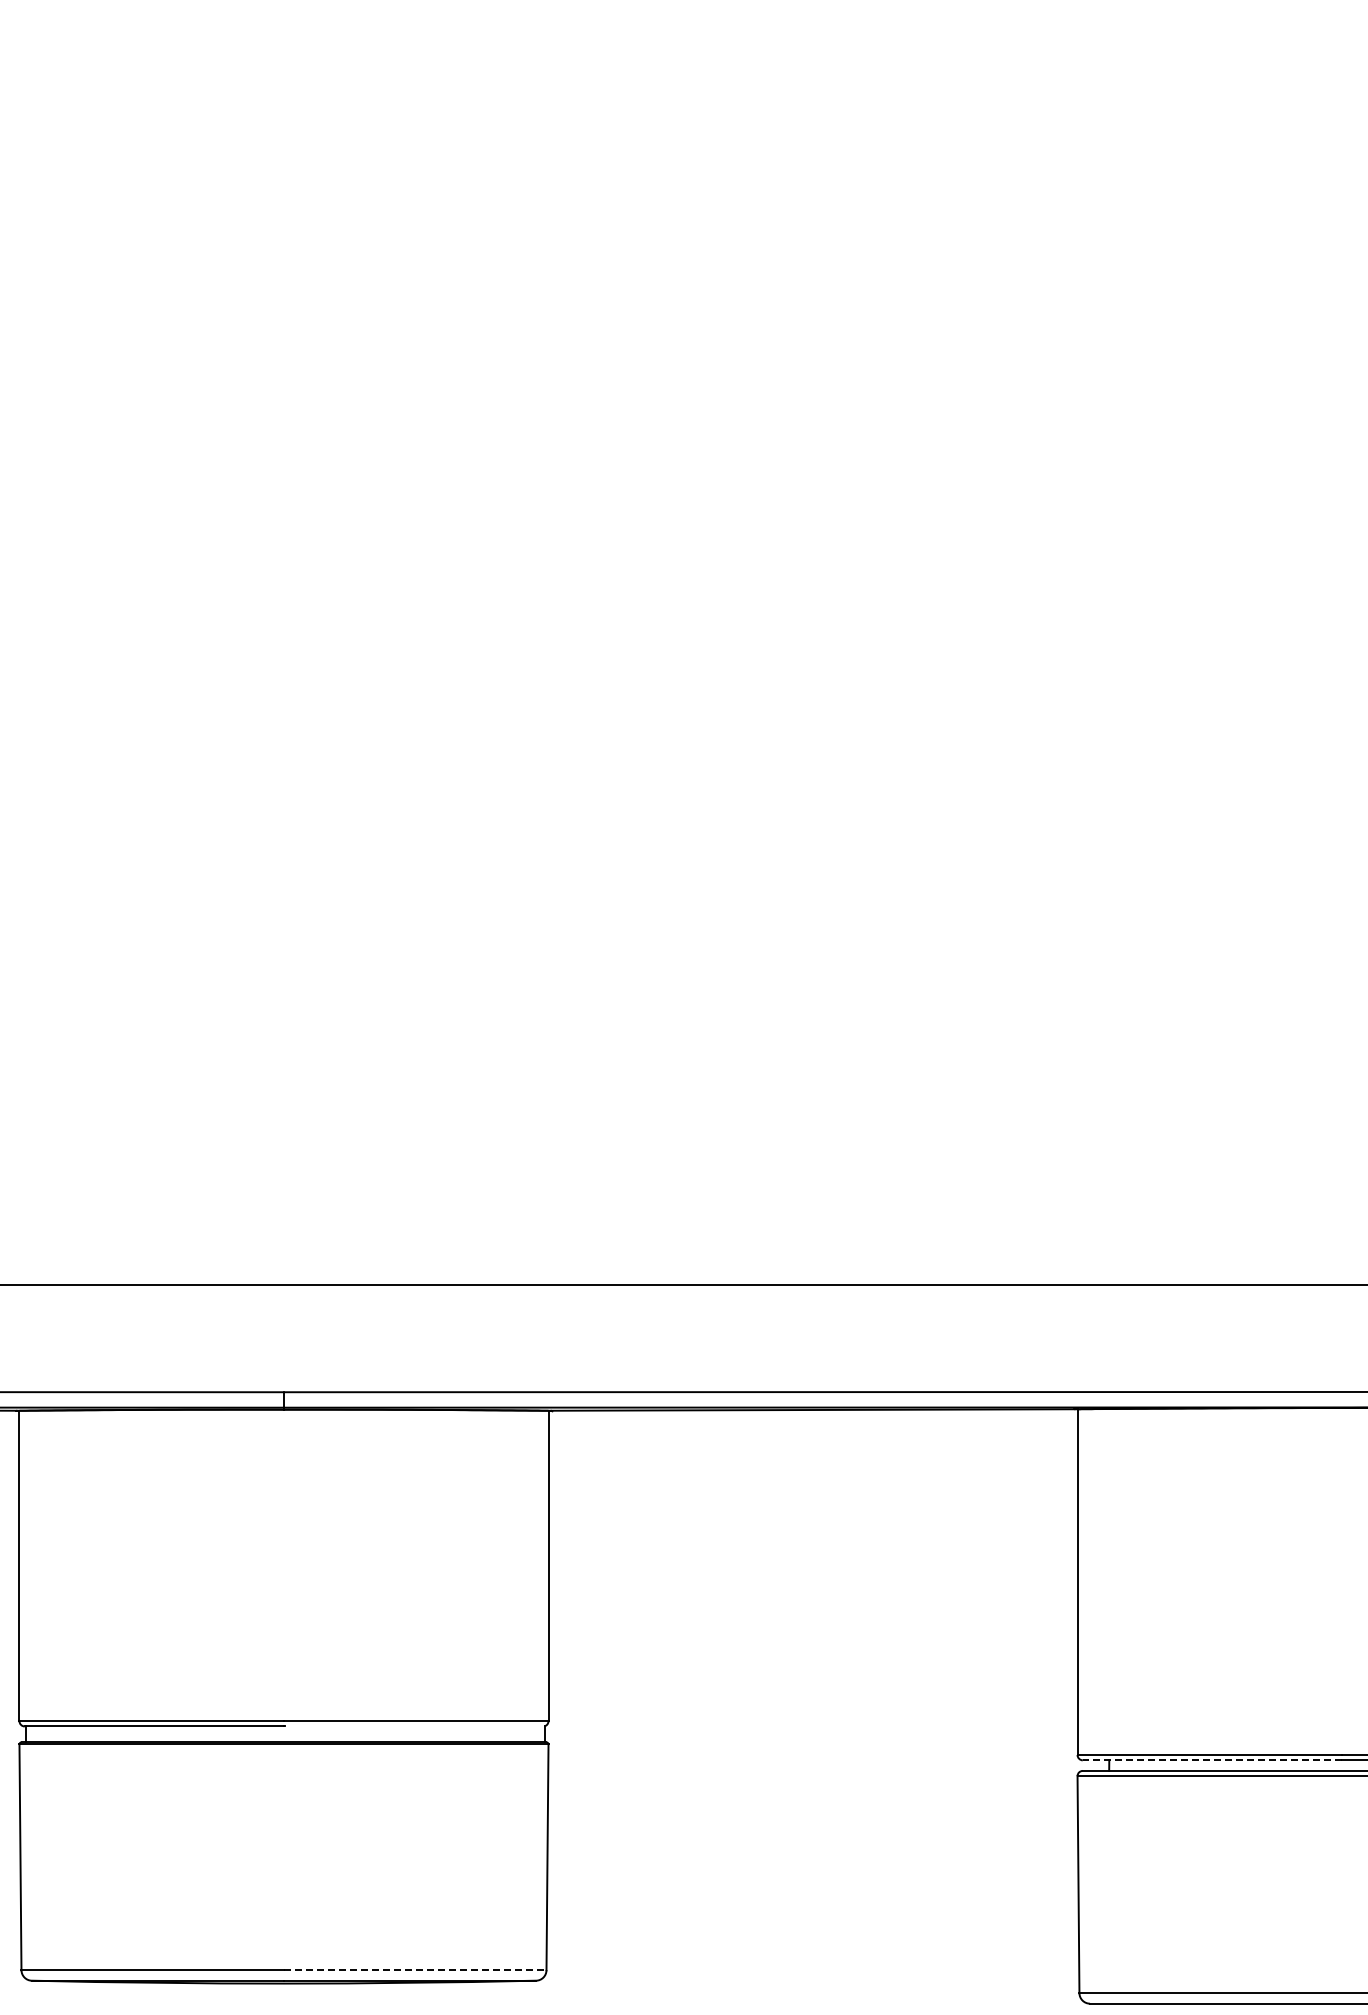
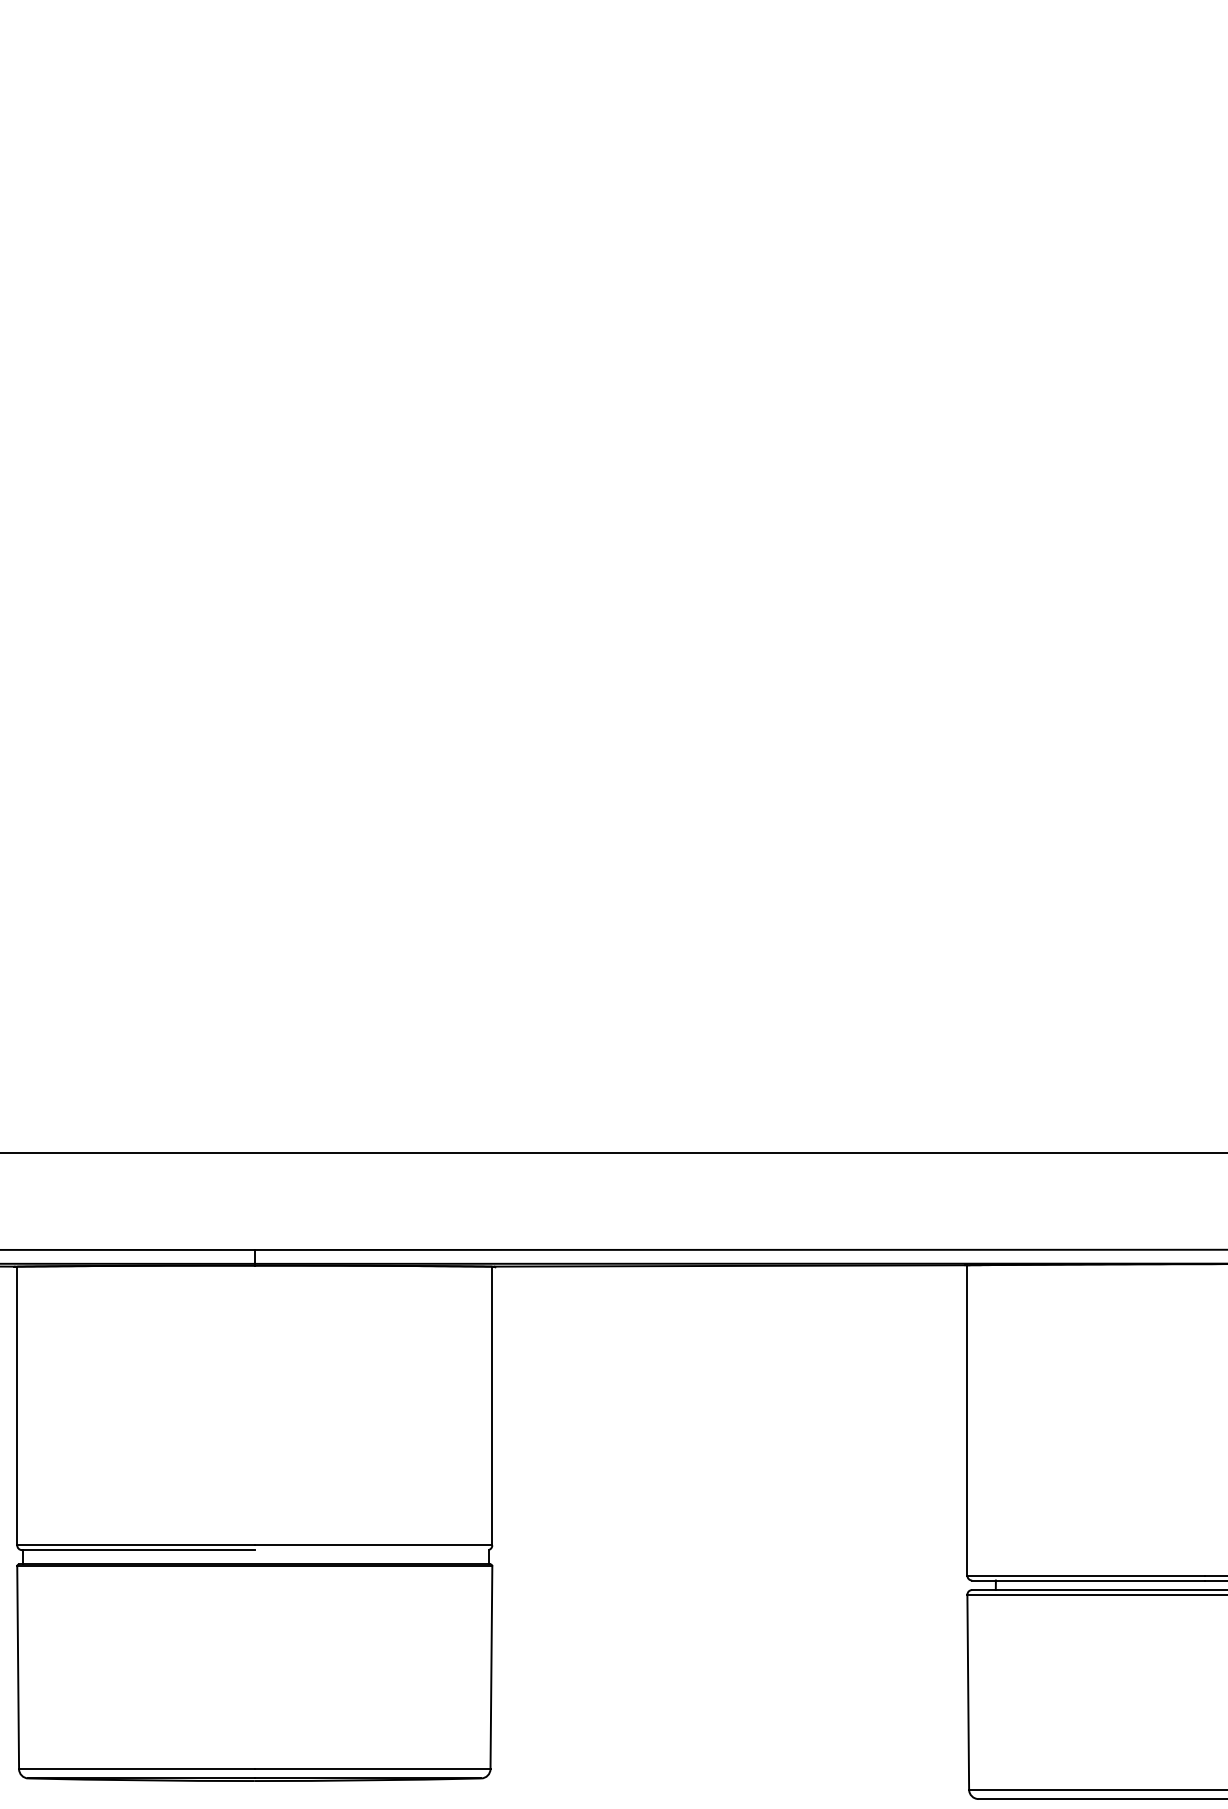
line: (1212, 1760) -> (1088, 1580), dashed -> solid
line: (415, 1970) -> (372, 1769), dashed -> solid

